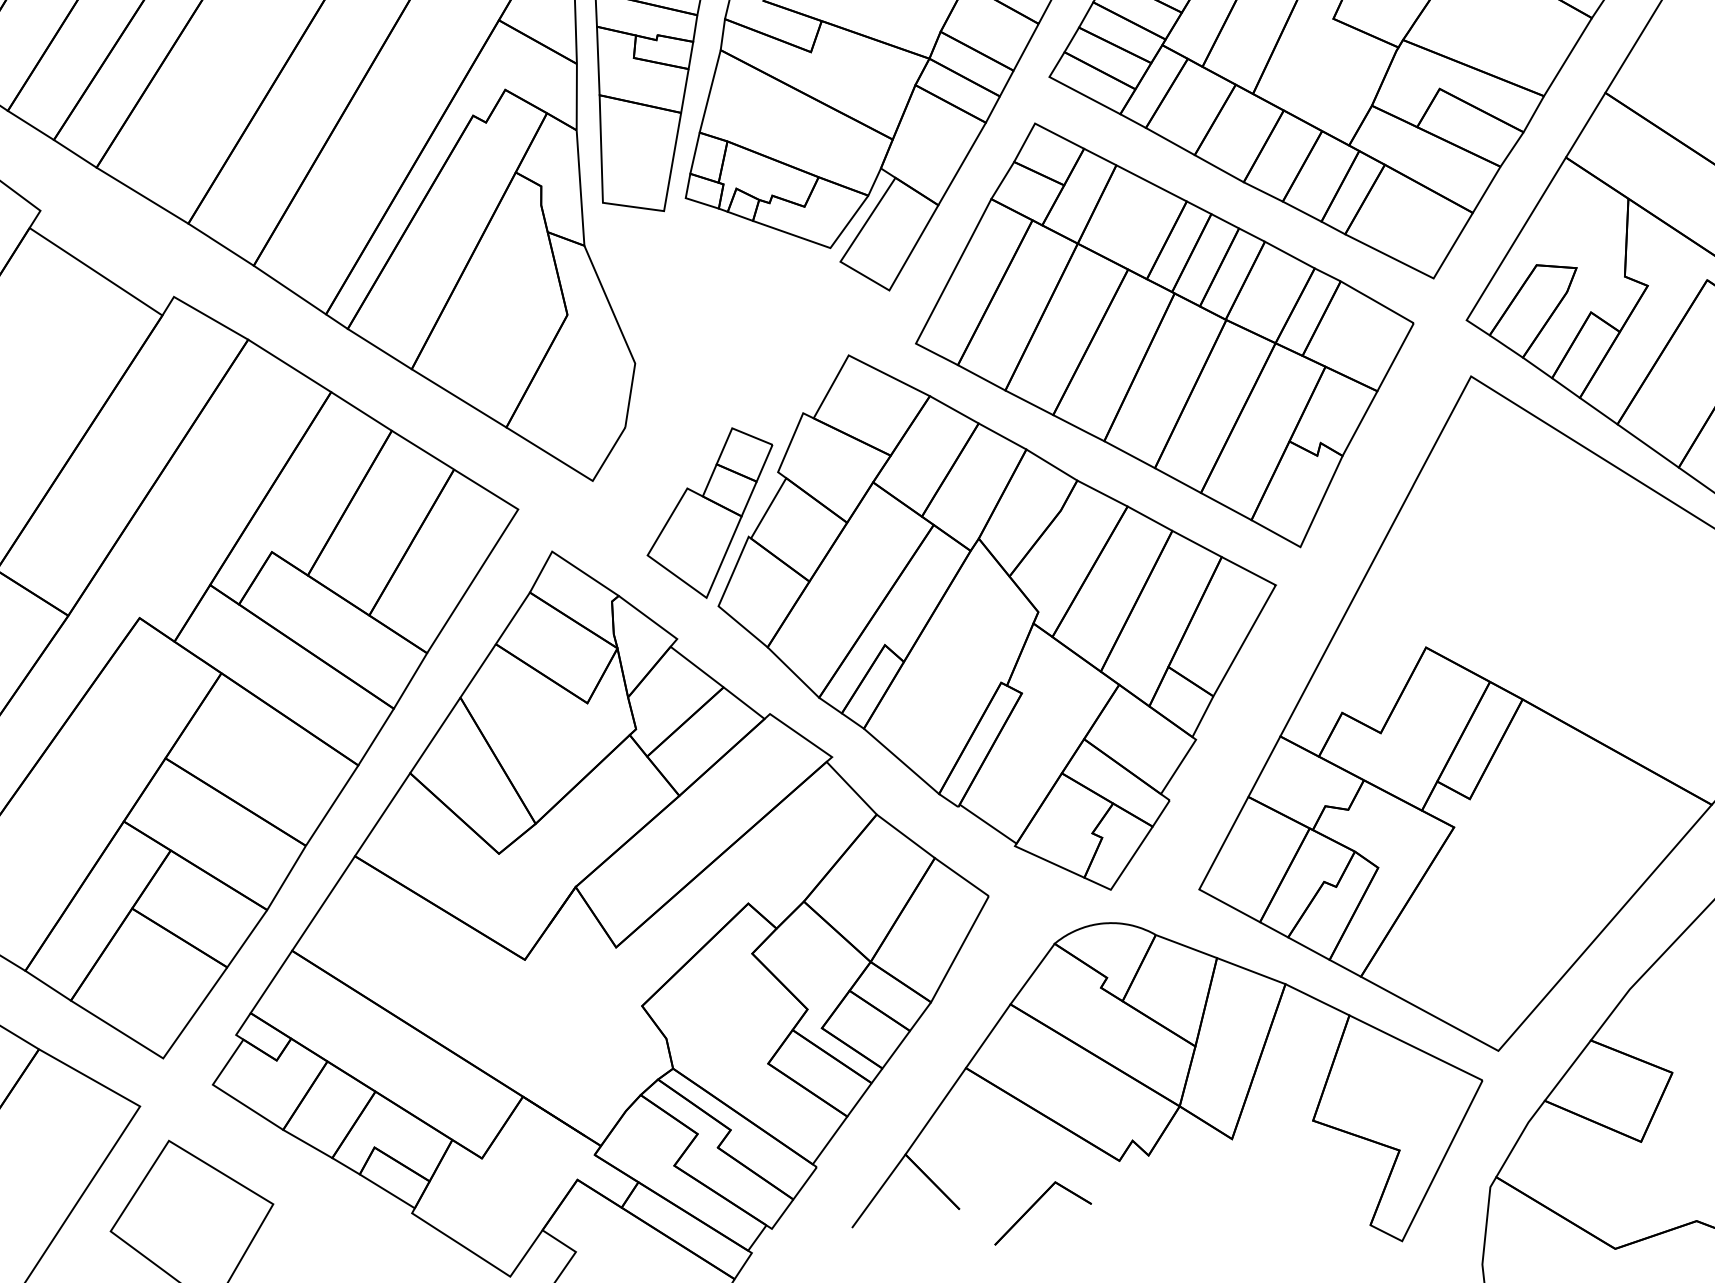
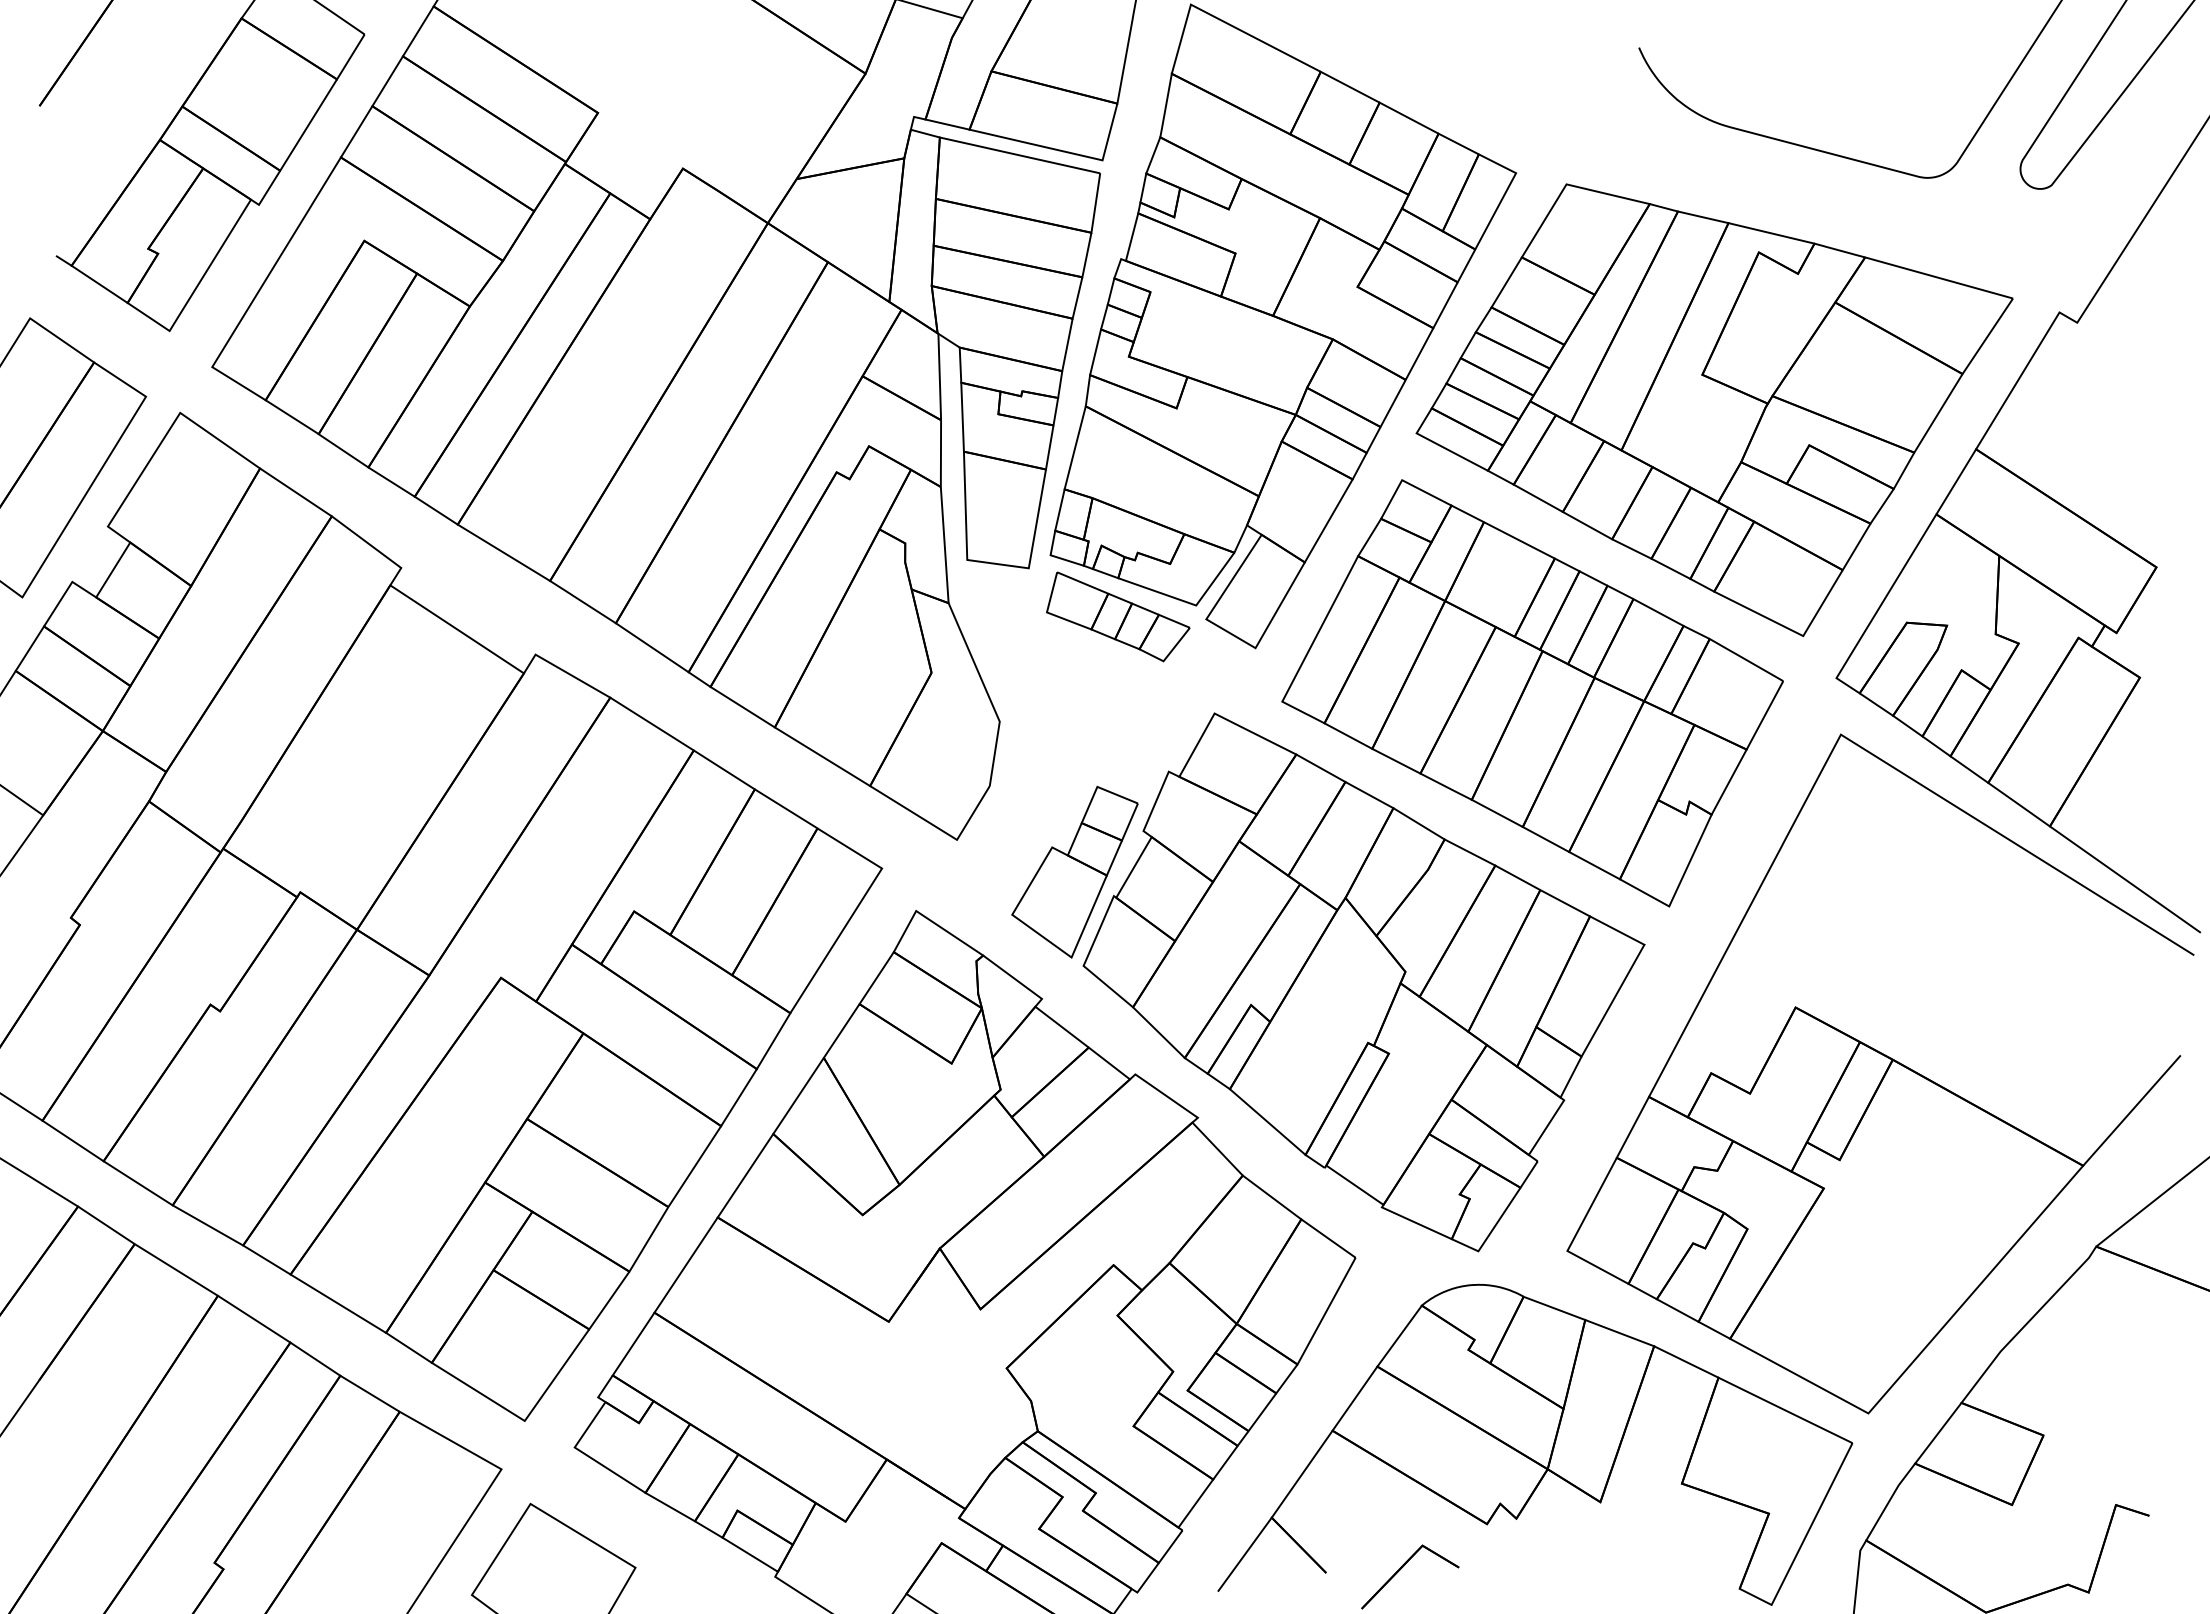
part: (753, 259) -> (1118, 616), added

